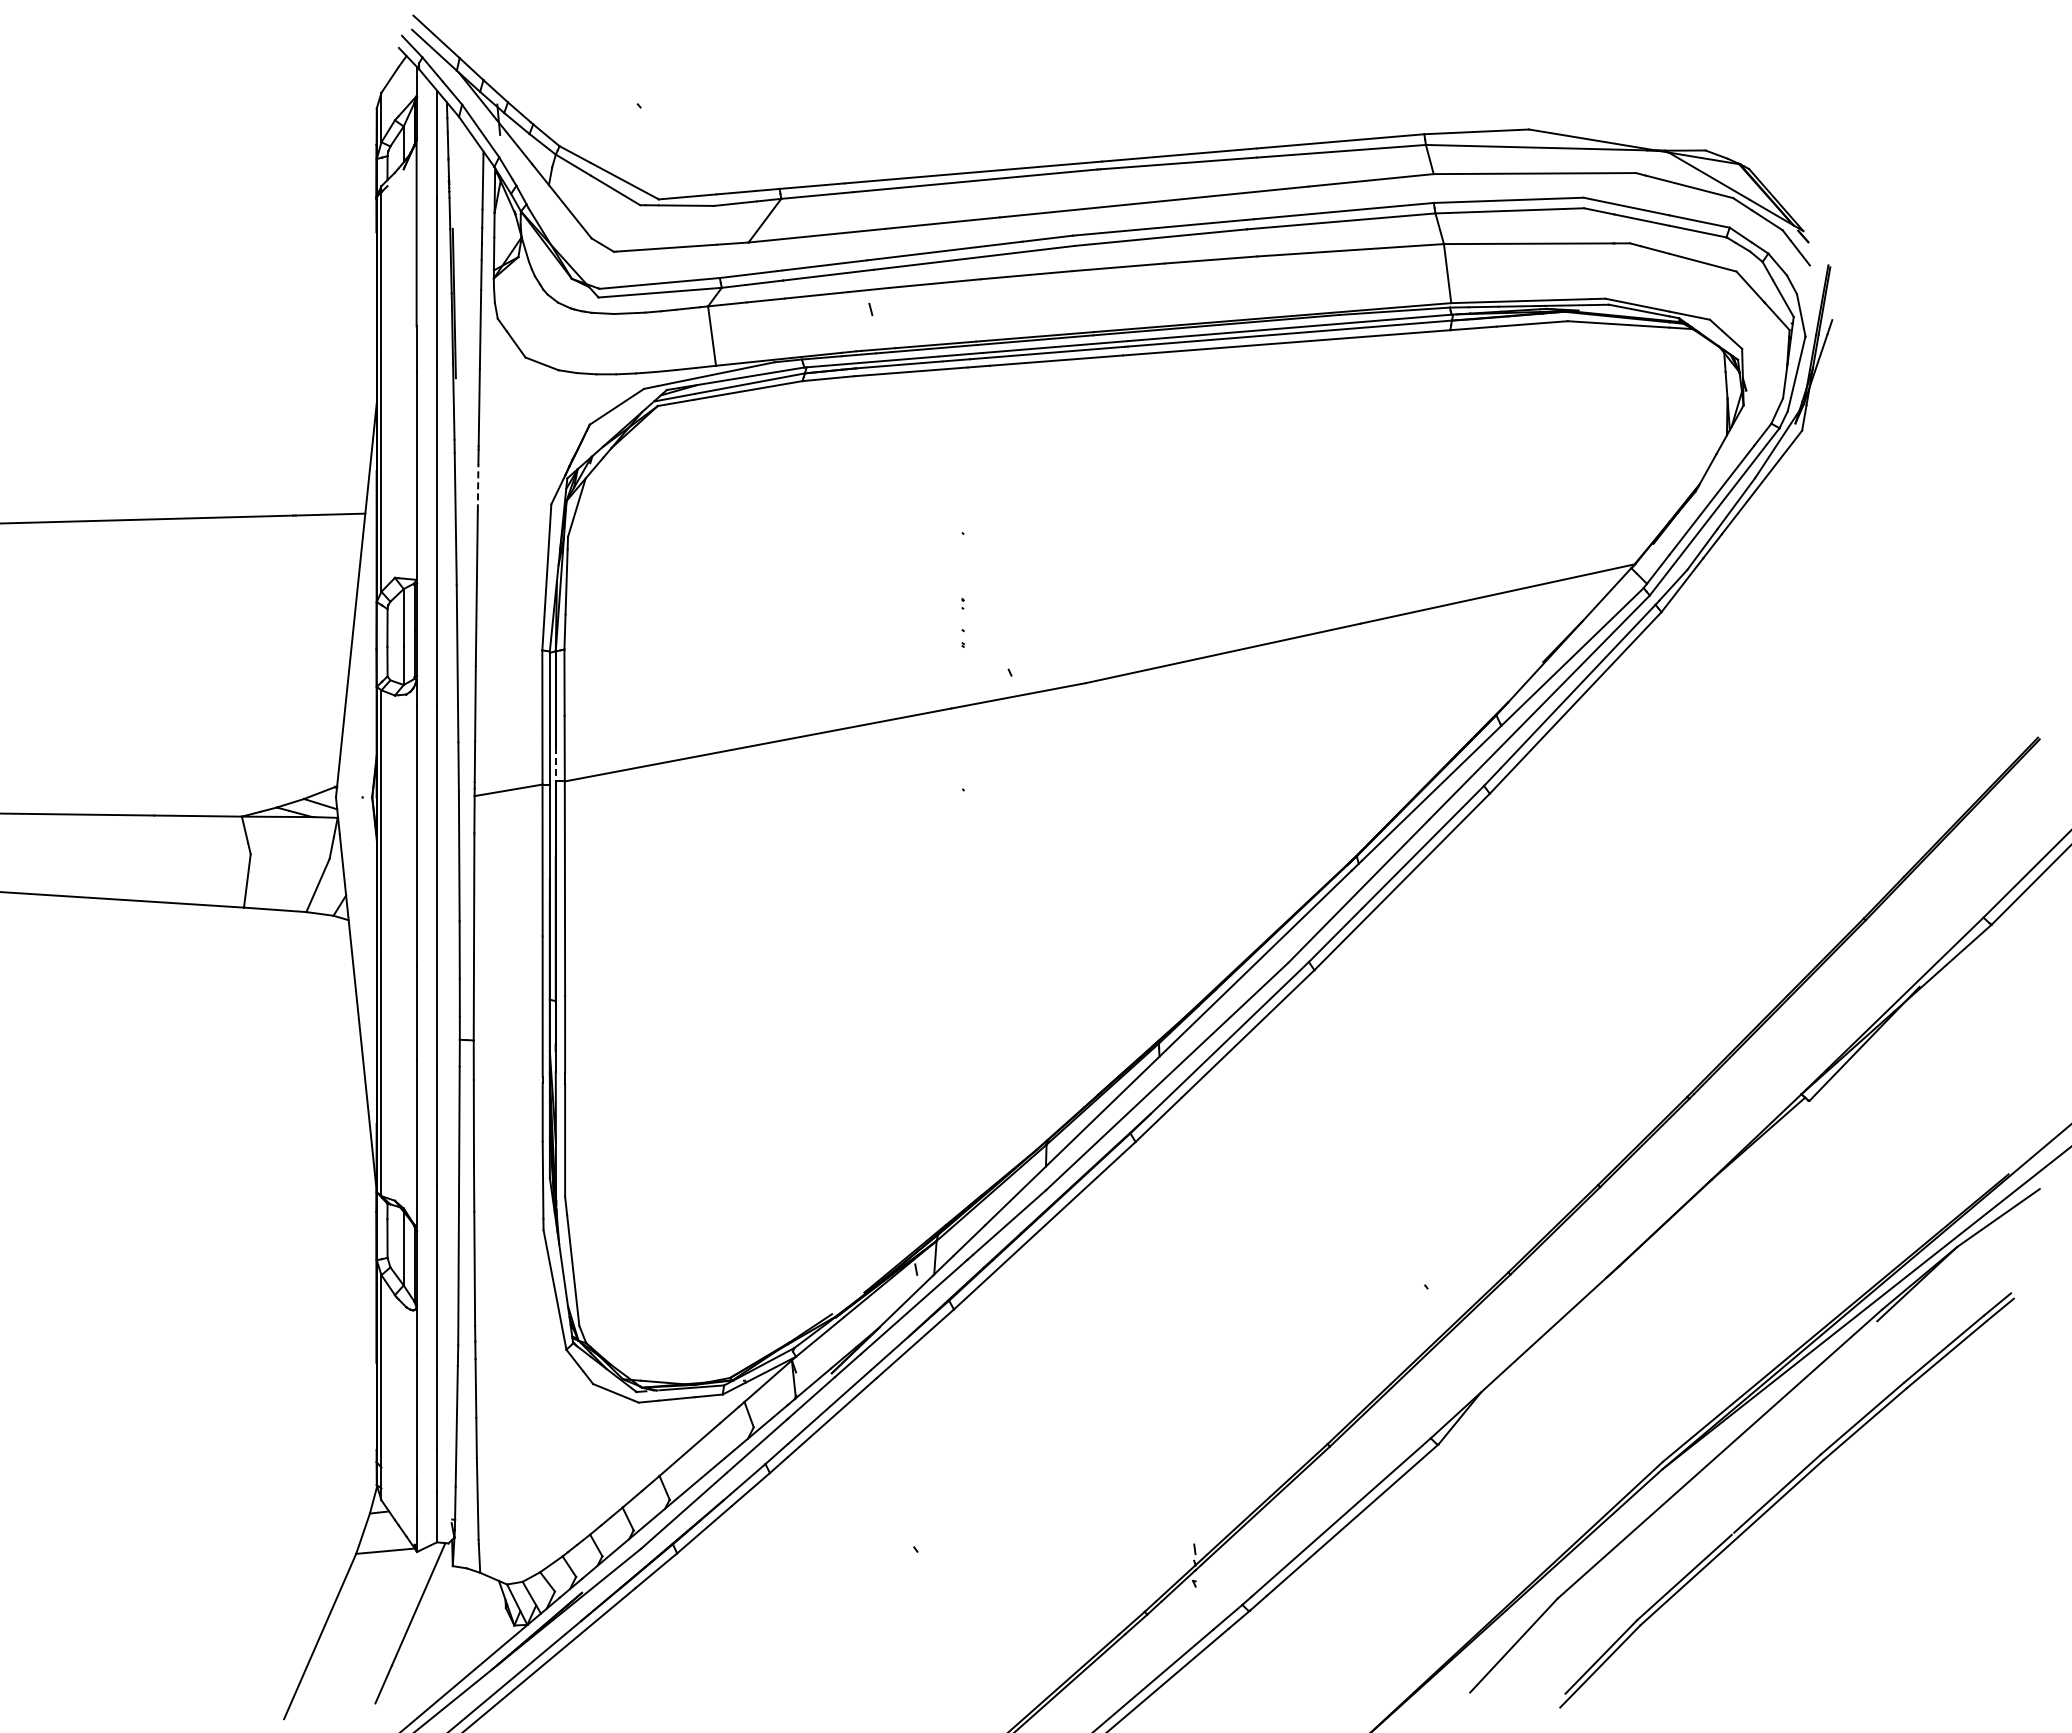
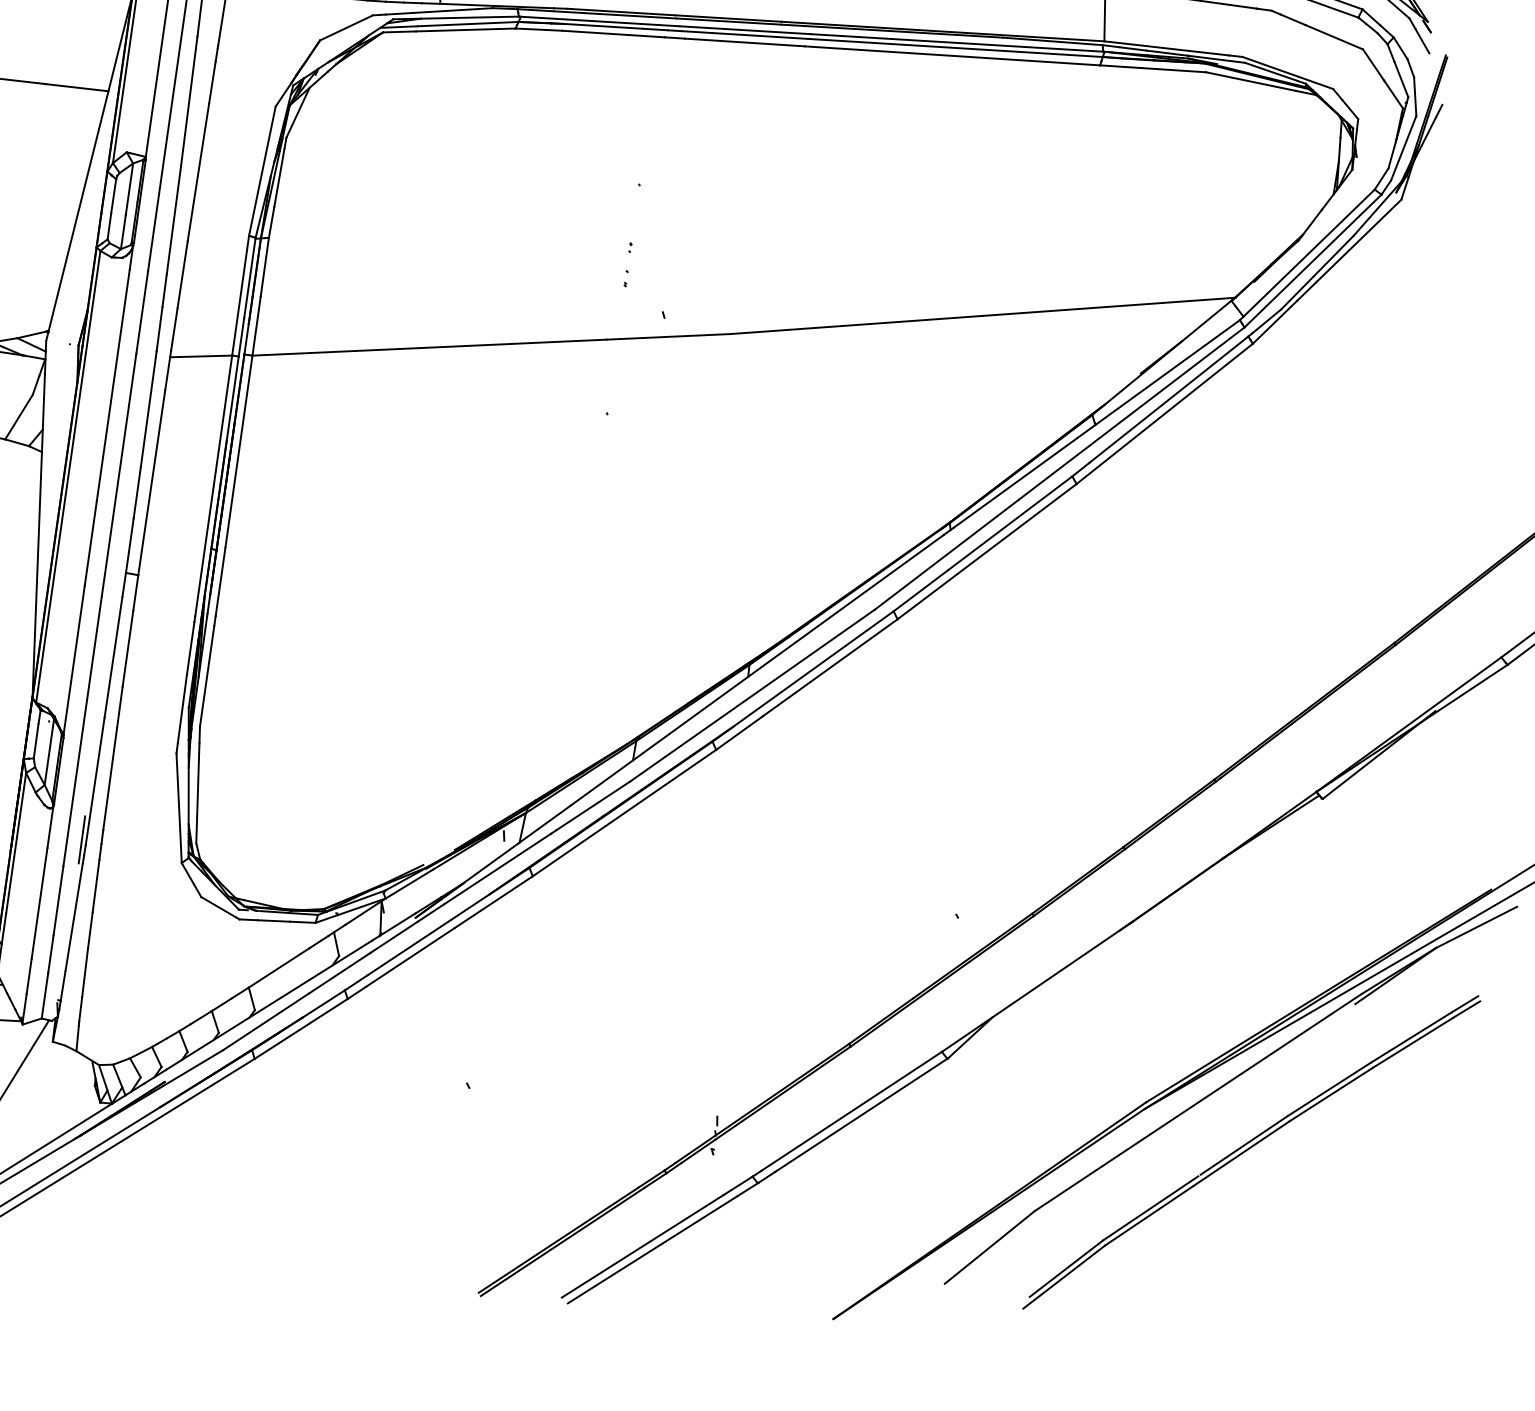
line: (478, 487) -> (212, 82), dashed -> solid
line: (555, 764) -> (246, 339), dashed -> solid
line: (453, 1339) -> (82, 839), added

